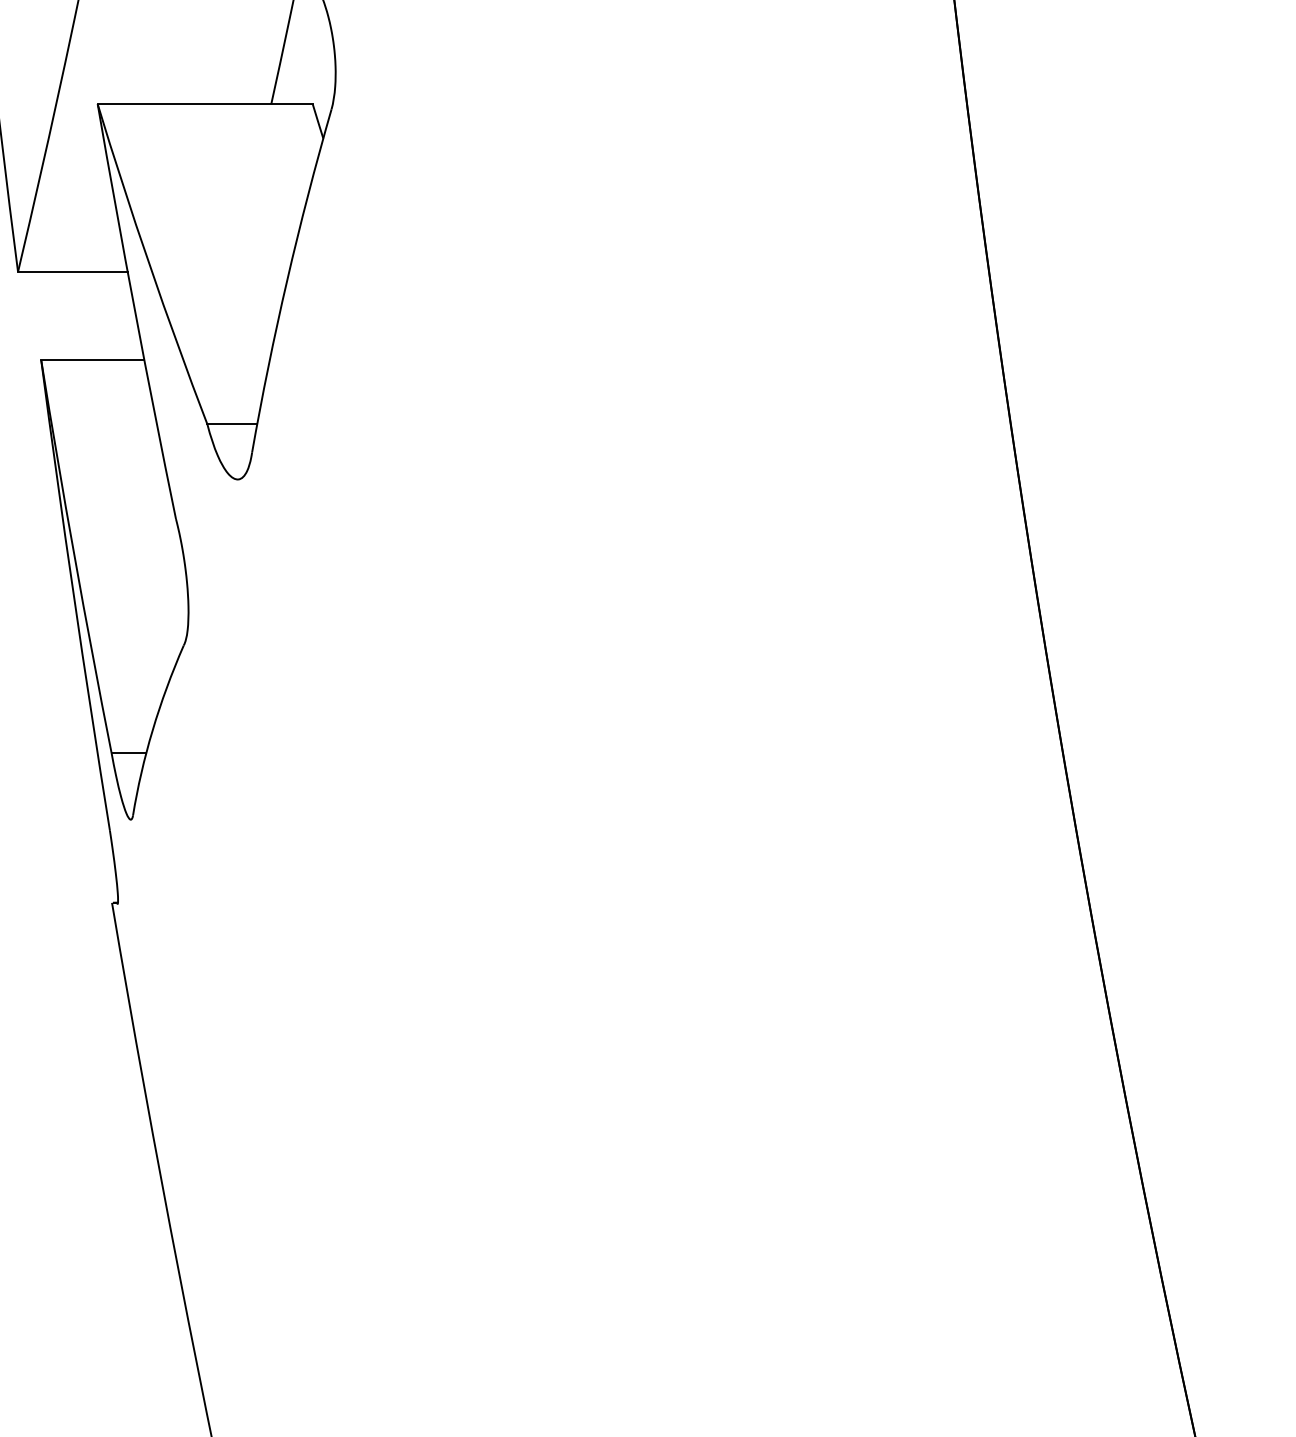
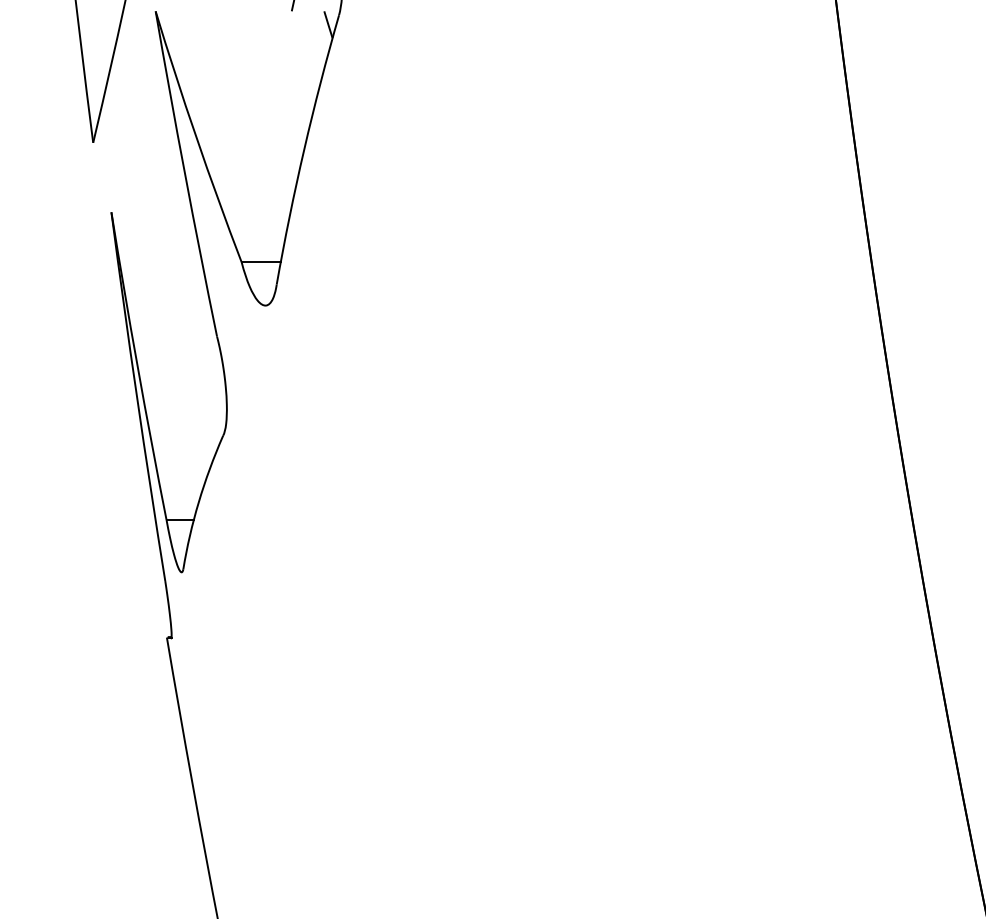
line: (204, 104) -> (239, 11), removed
line: (72, 271) -> (135, 142), removed
line: (92, 360) -> (151, 212), removed

